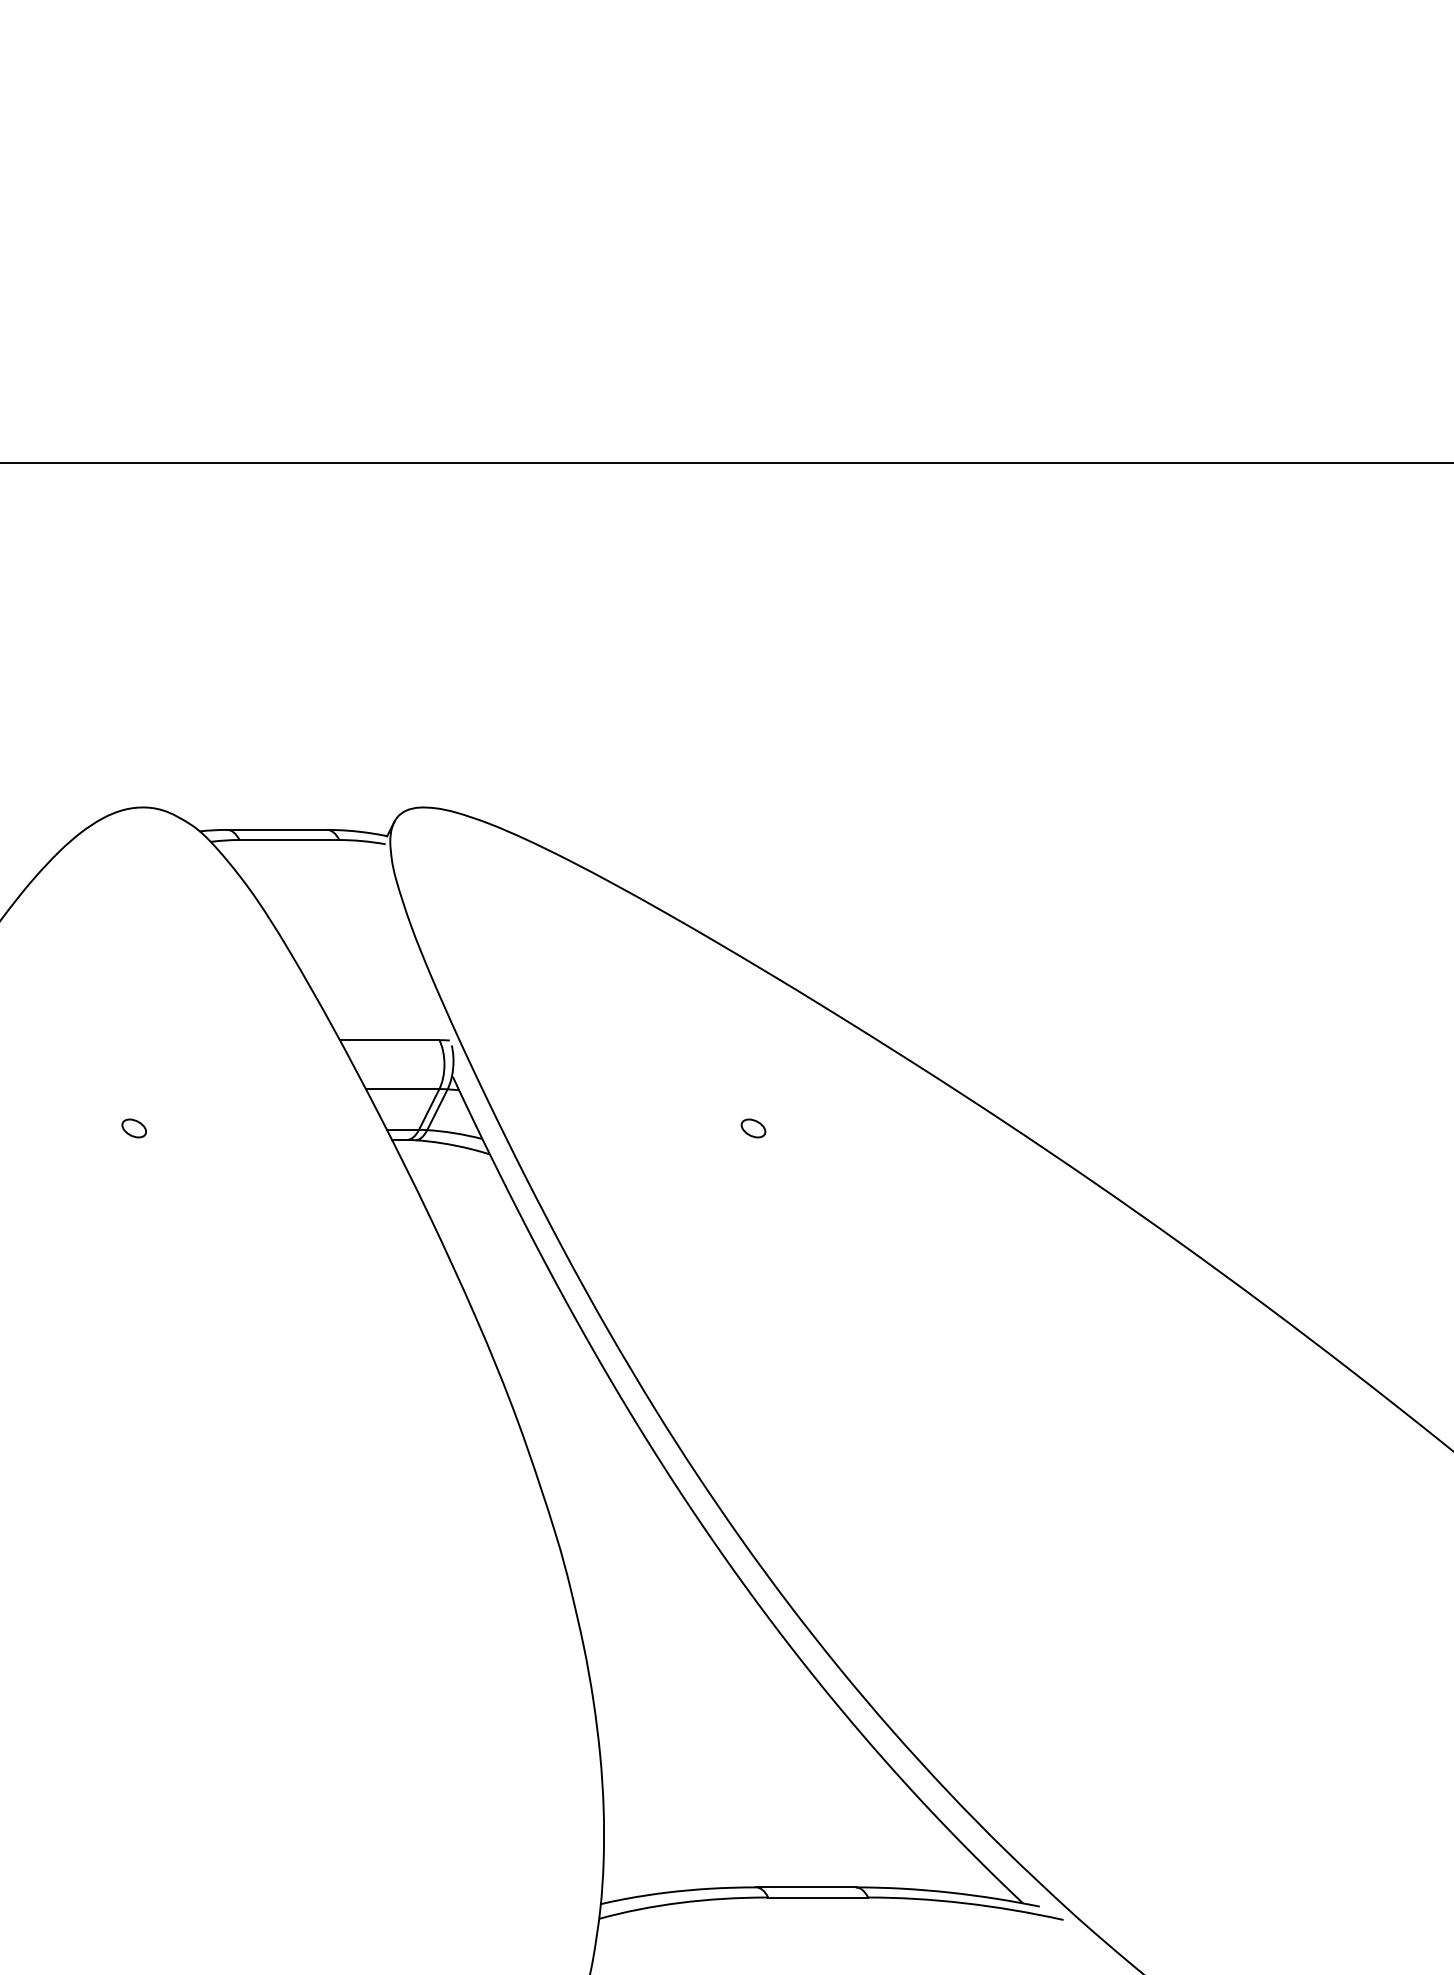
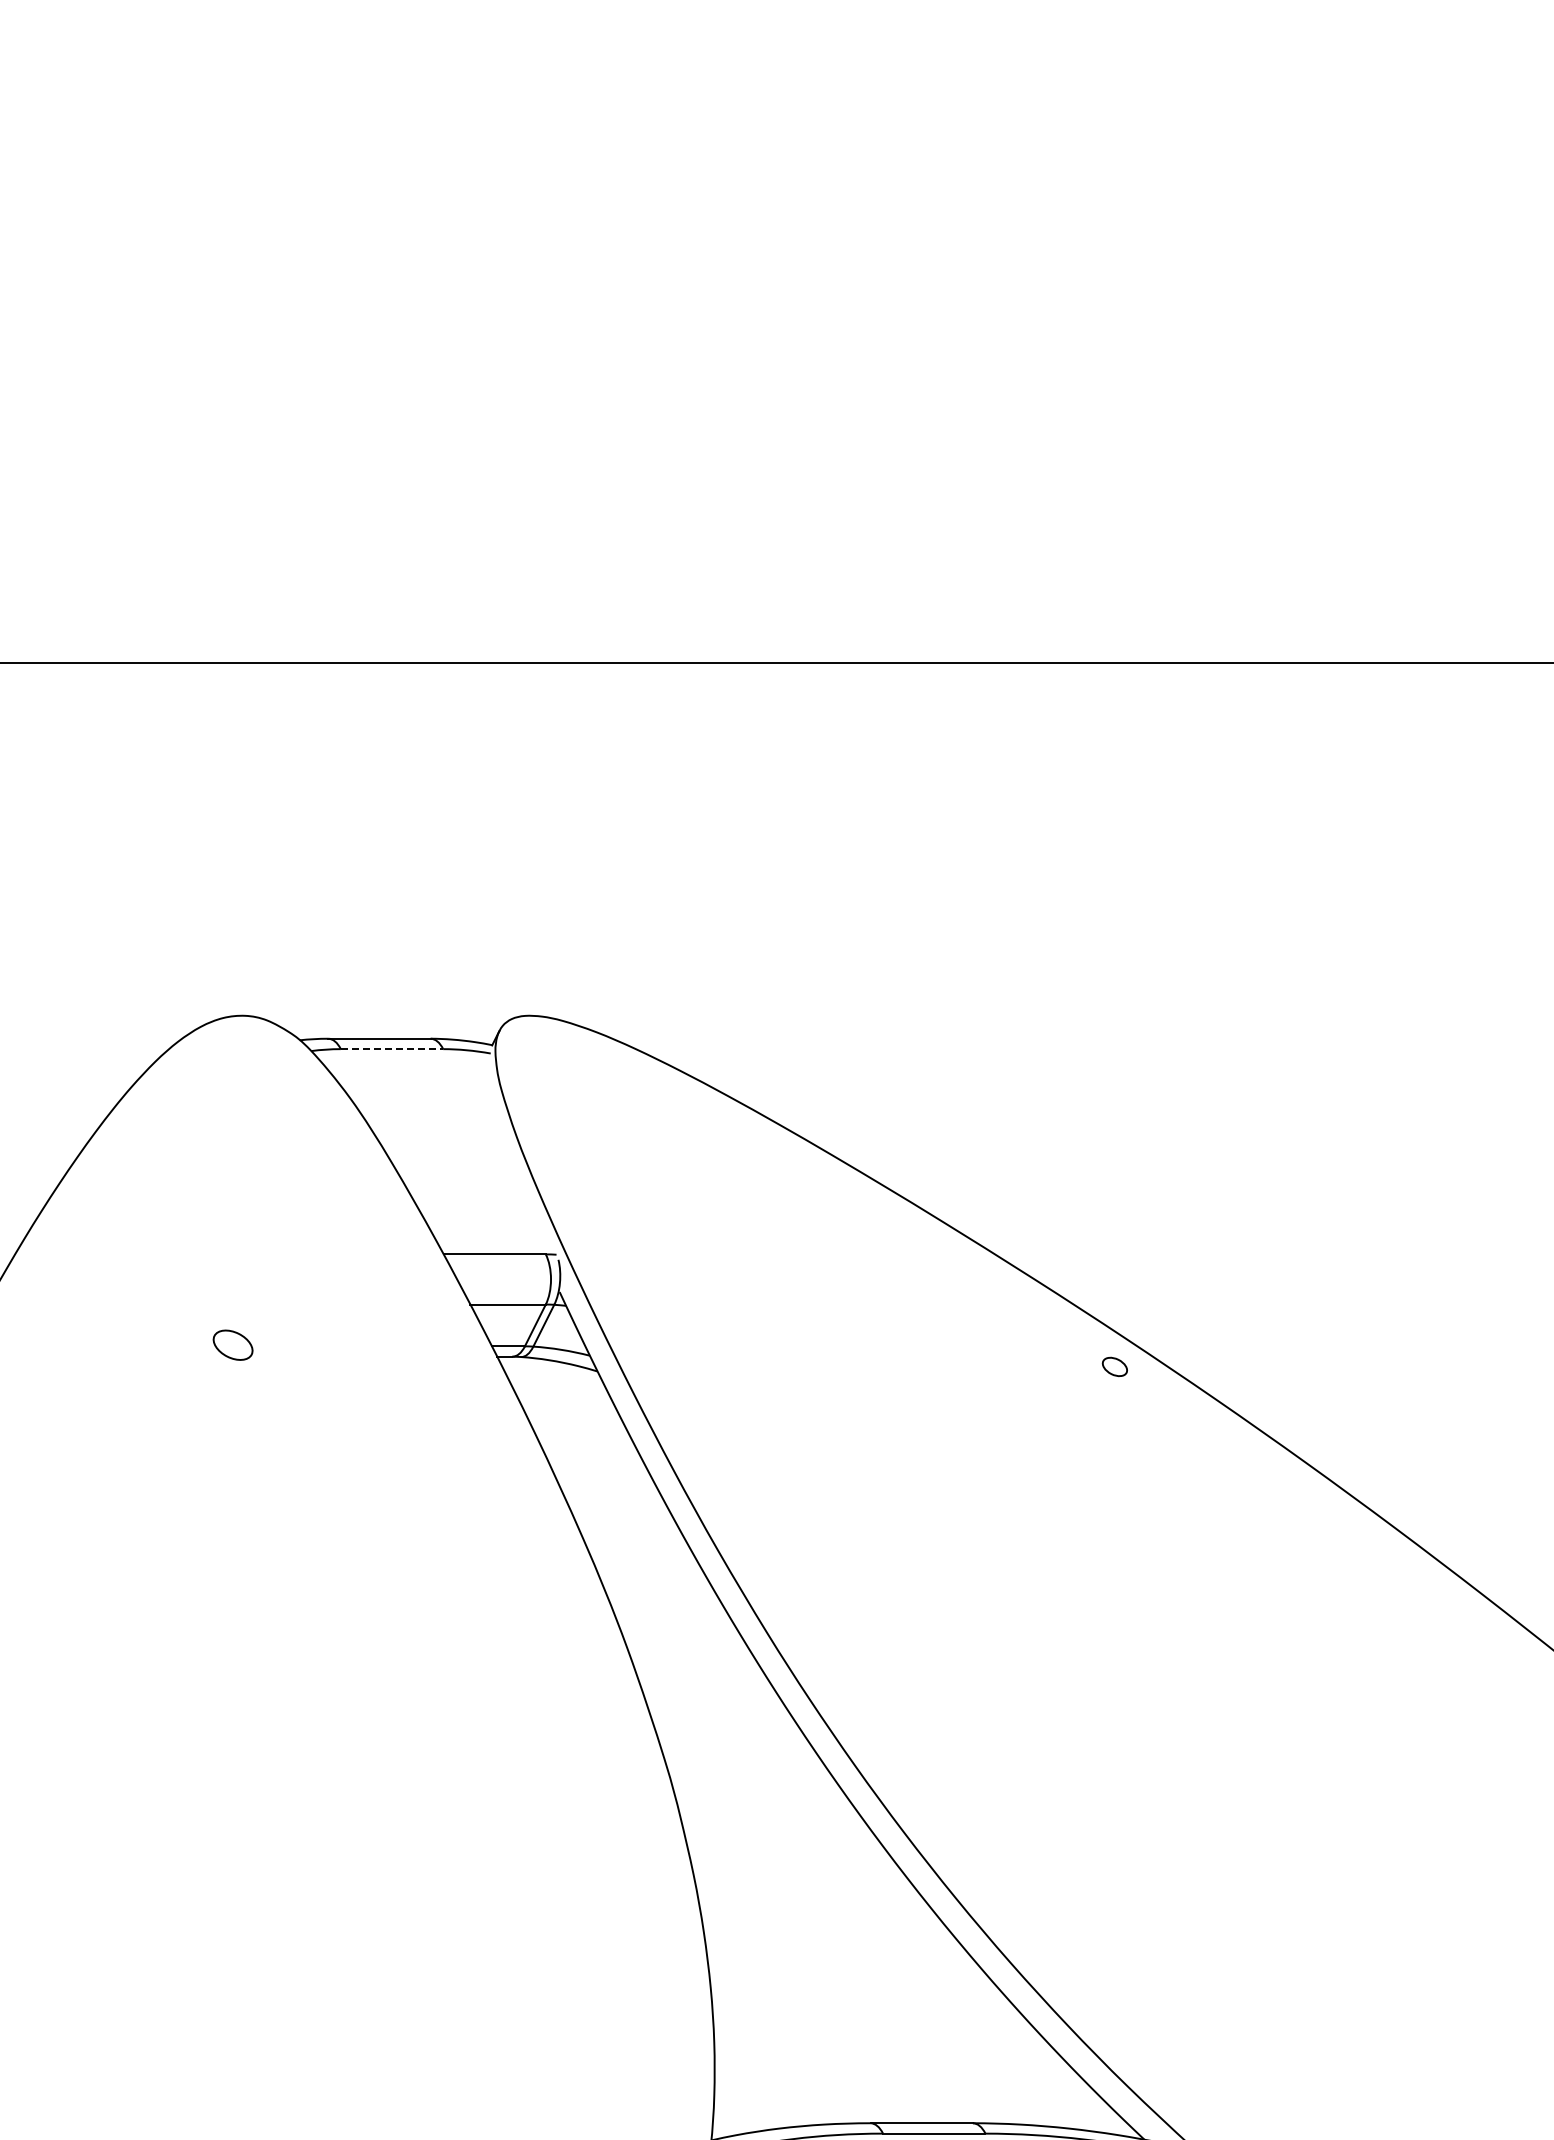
line: (289, 840) -> (392, 1049), solid -> dashed
part: (133, 1128) -> (232, 1344), size x1.6
part: (753, 1128) -> (1114, 1366), moved

